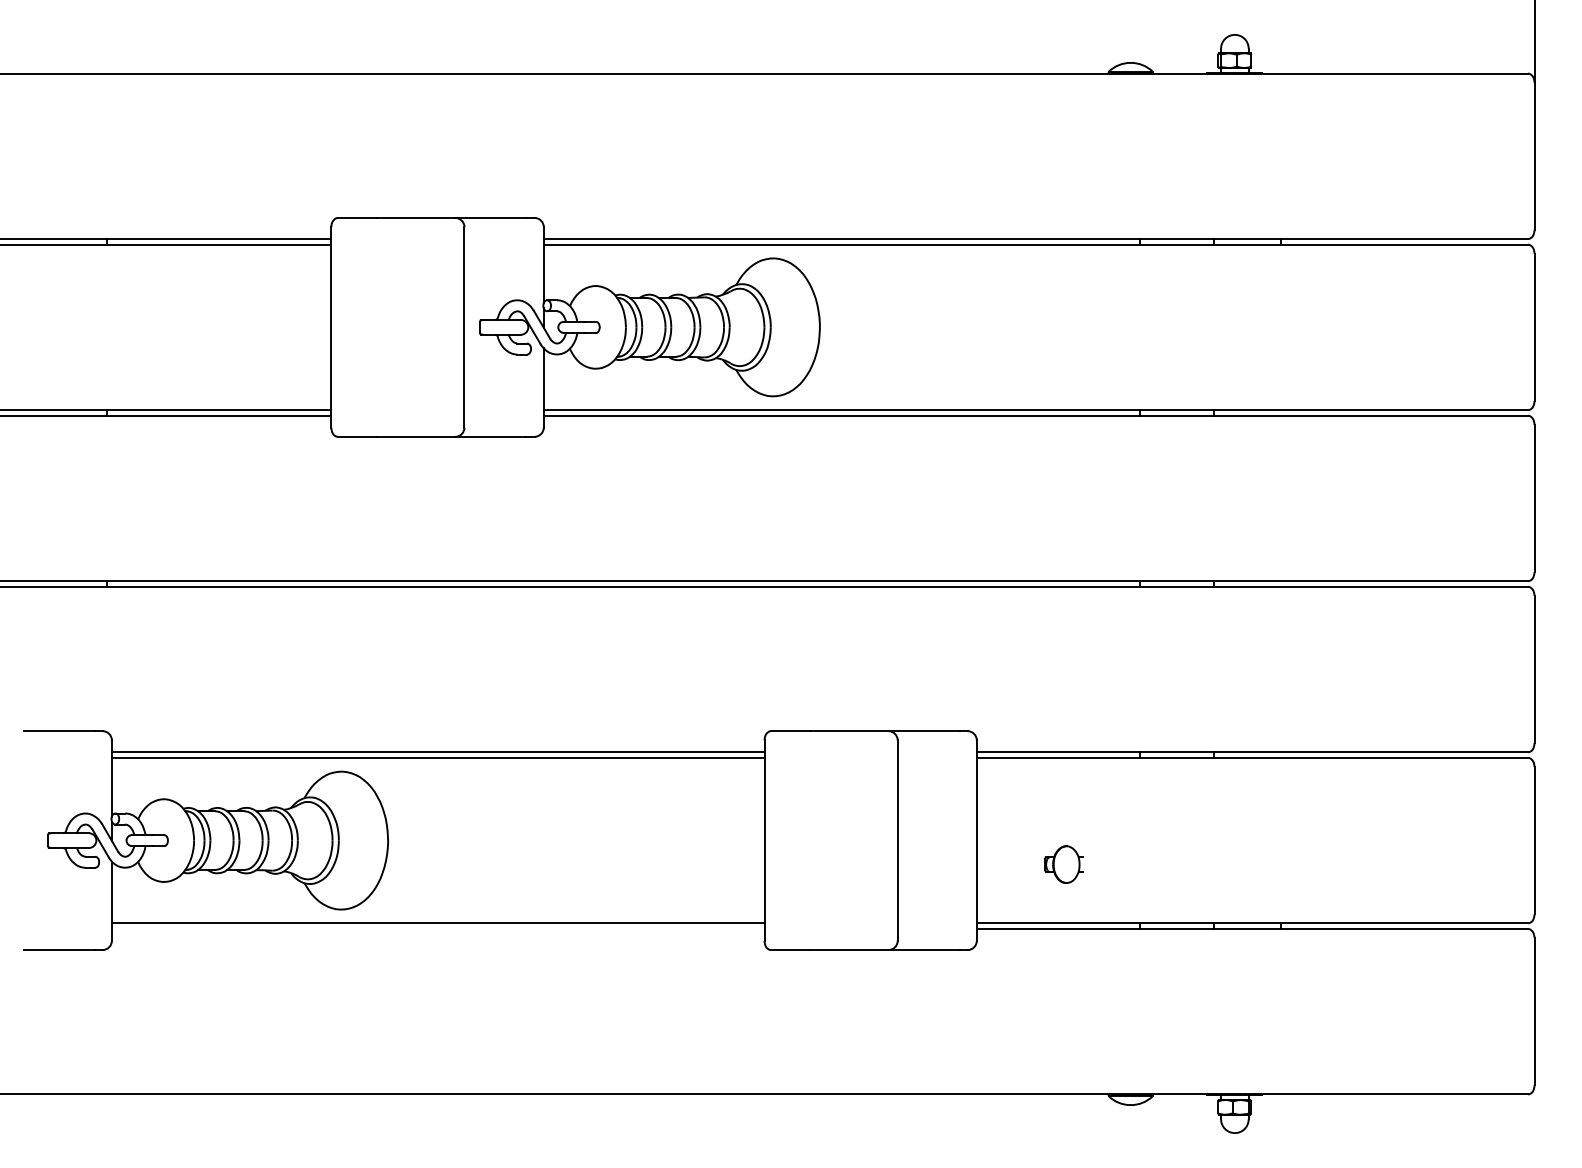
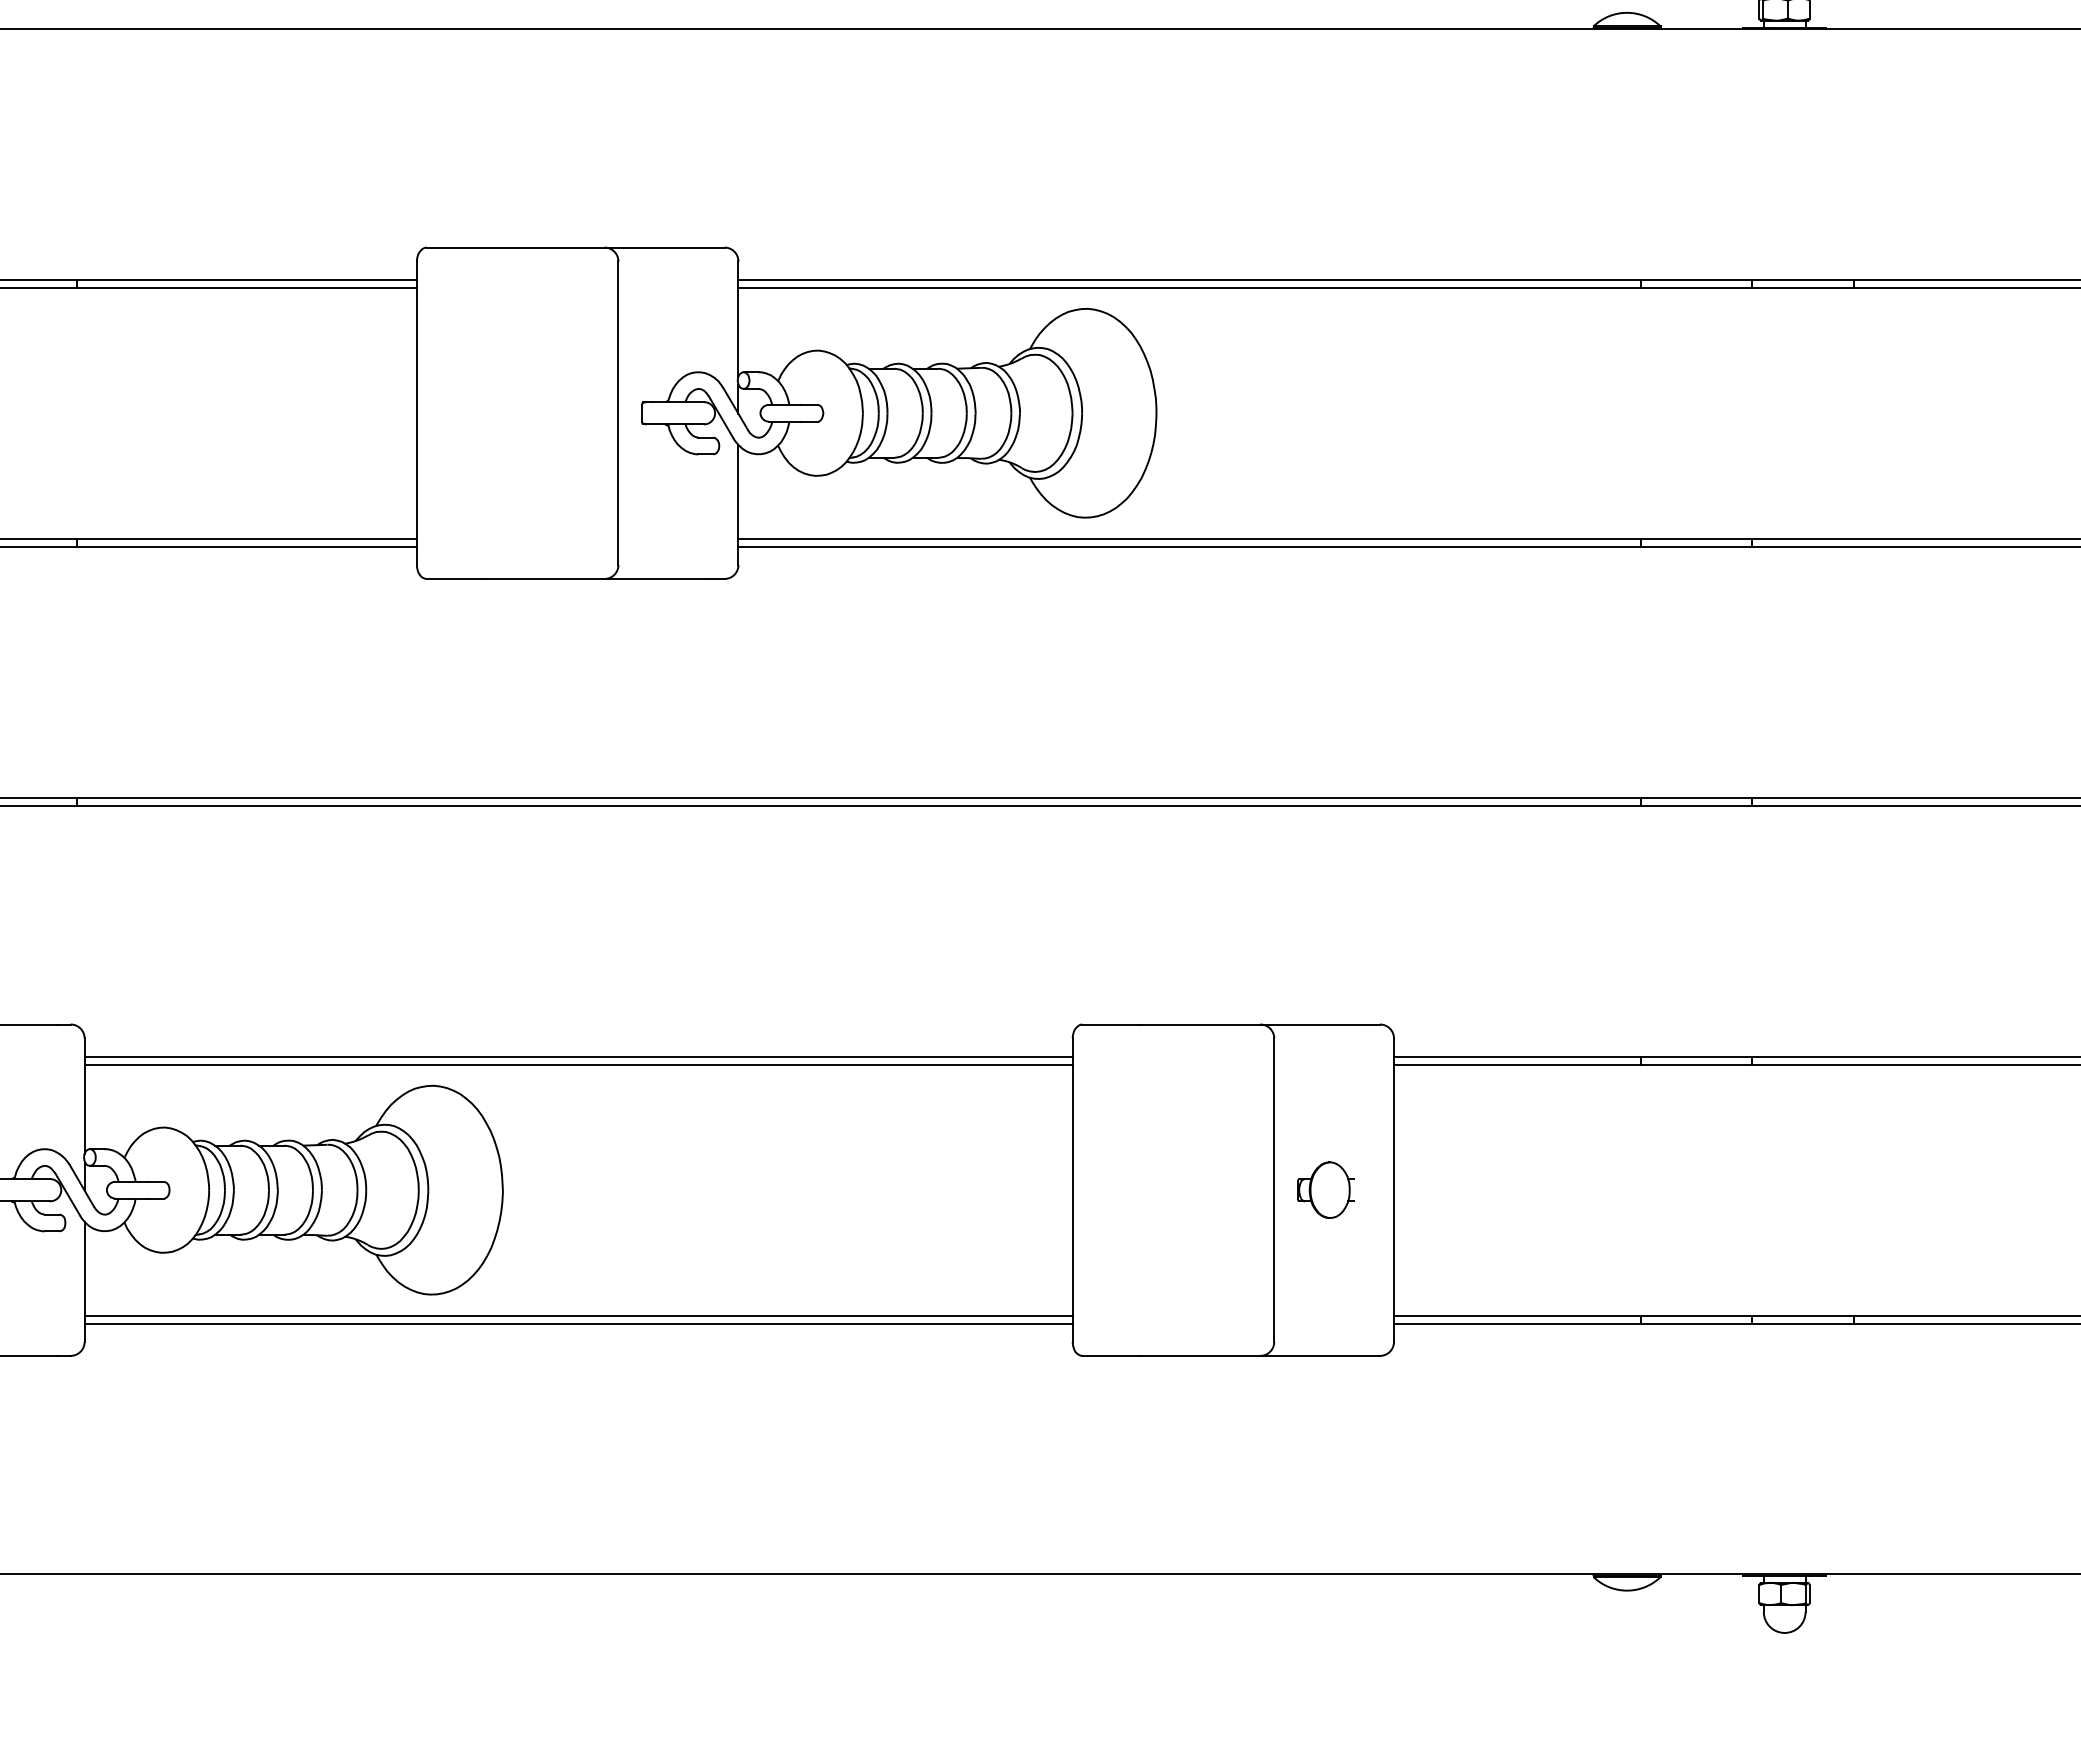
part: (1063, 864) -> (1325, 1190), moved
line: (437, 928) -> (577, 1323), added

